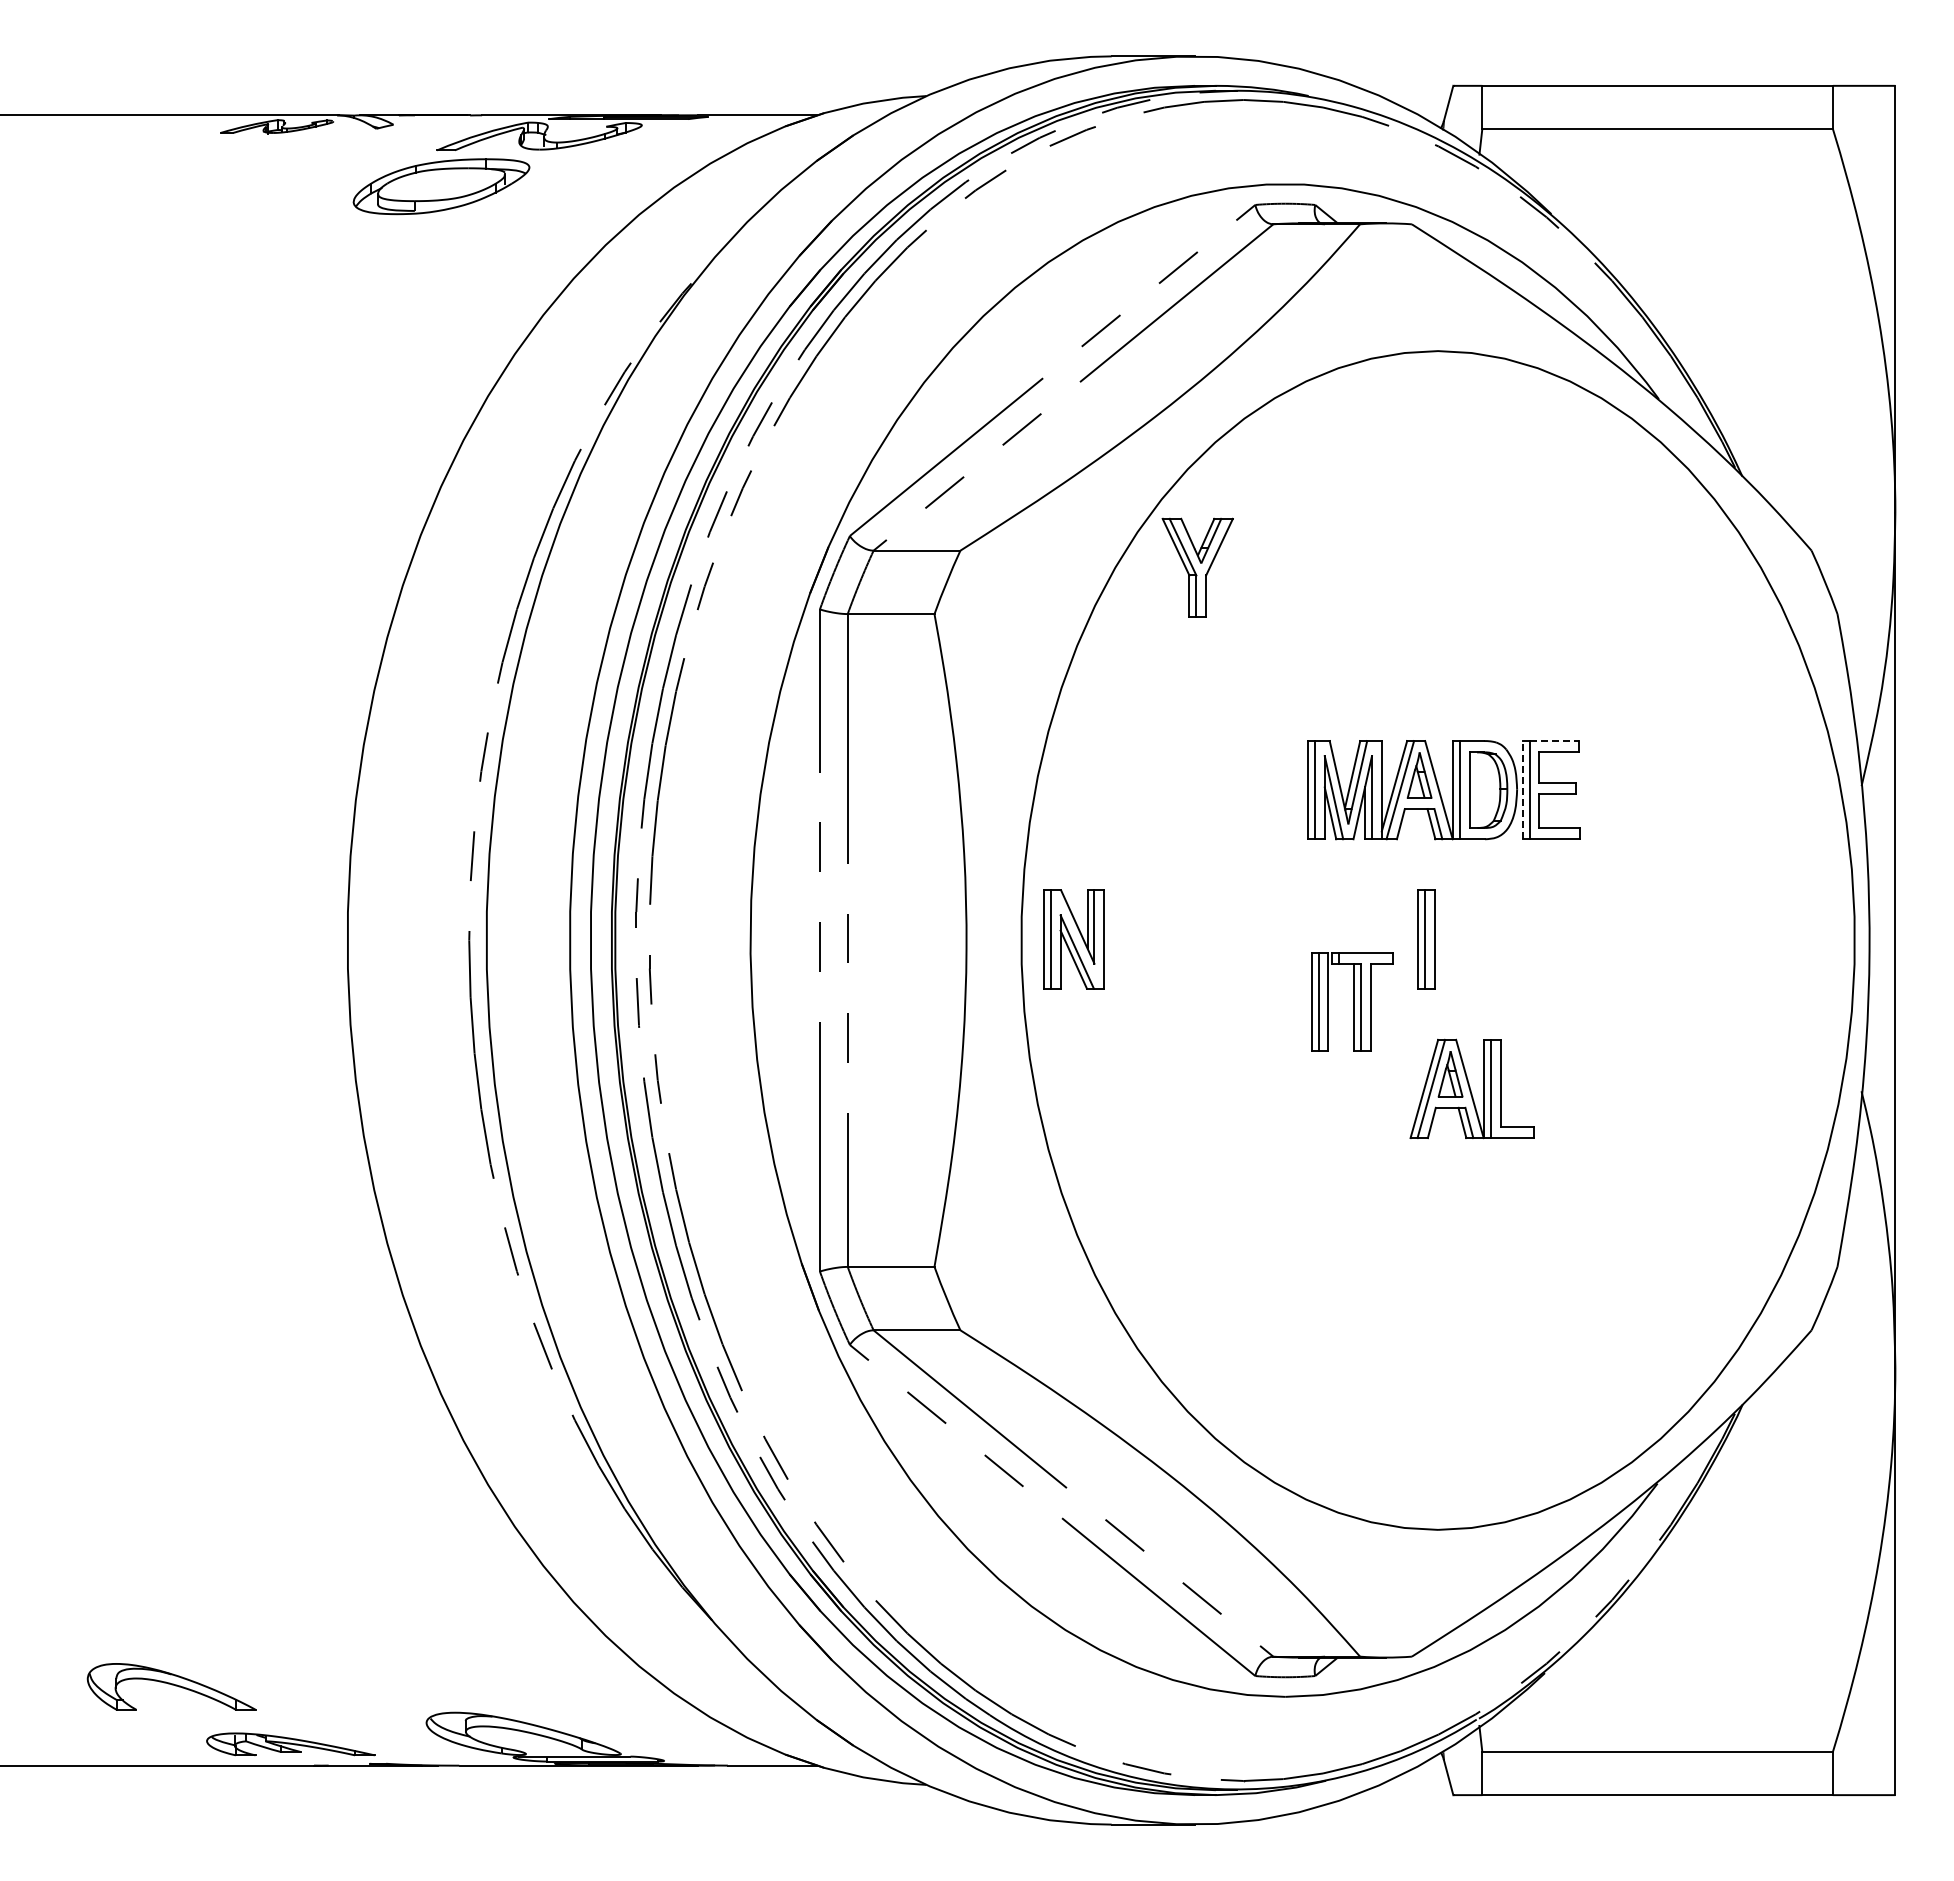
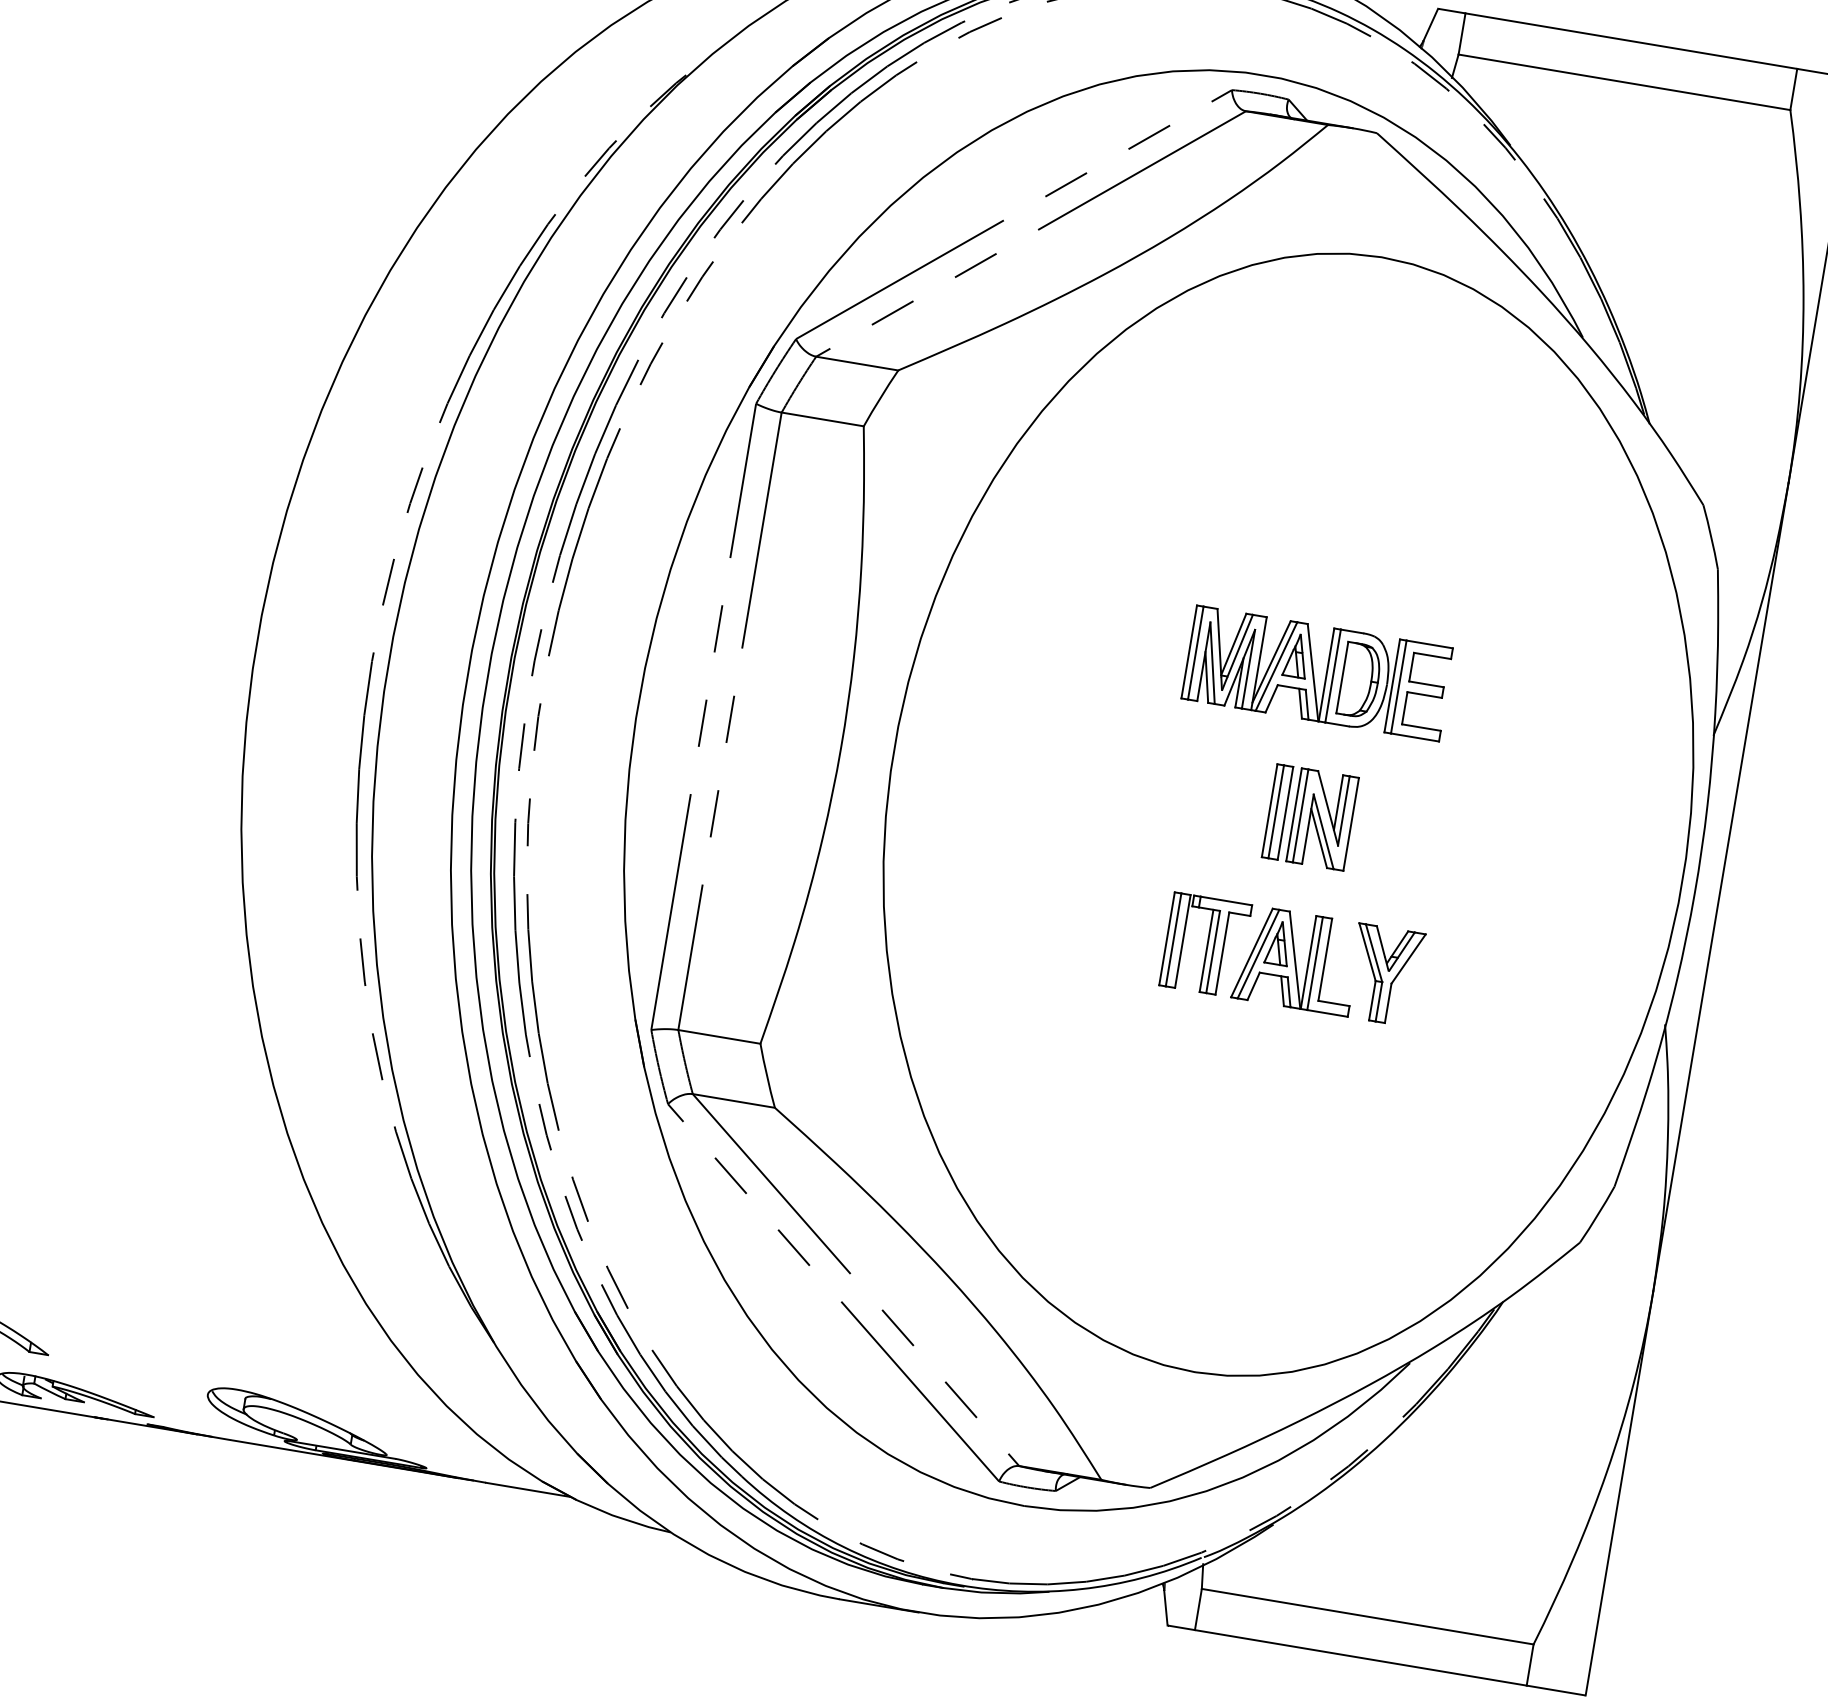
part: (1197, 567) -> (1384, 974), moved
line: (1554, 741) -> (1430, 644), dashed -> solid
line: (1522, 789) -> (1392, 685), dashed -> solid
part: (1073, 939) -> (1322, 819), moved
part: (1352, 1001) -> (1205, 944), moved

